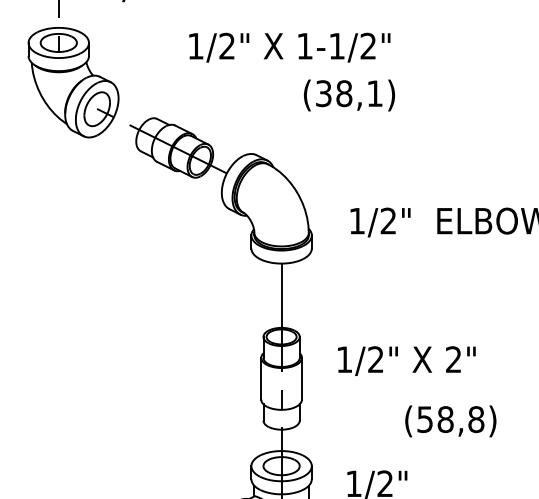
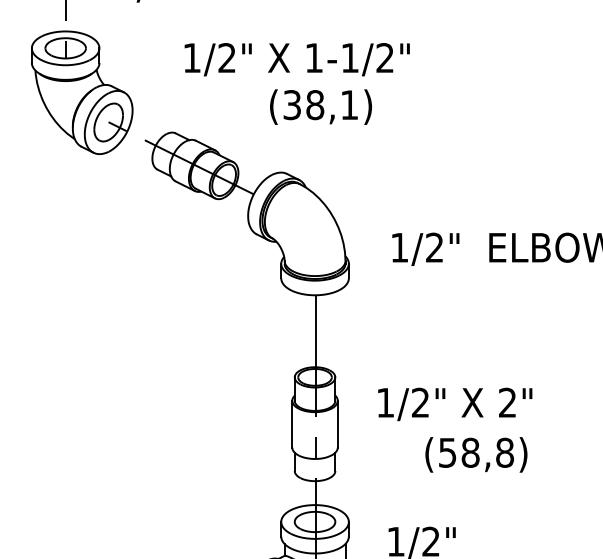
text: (289, 47) -> (296, 59), moved
text: (349, 94) -> (320, 106), moved
text: (450, 421) -> (476, 454), moved

